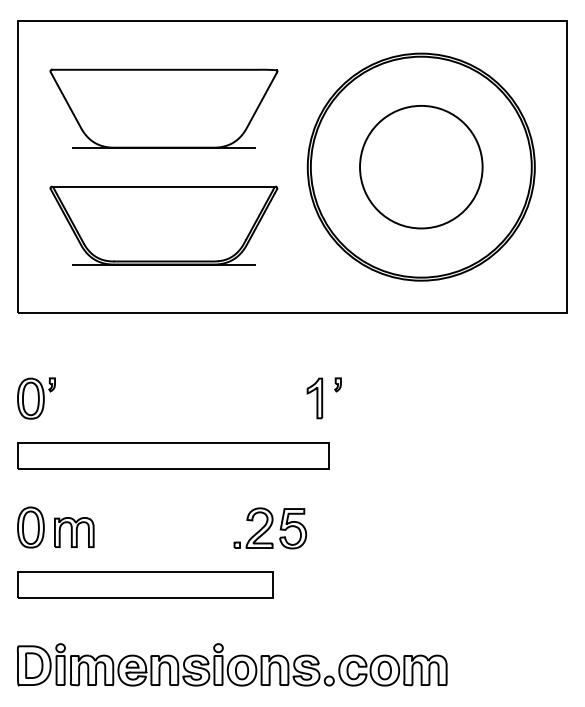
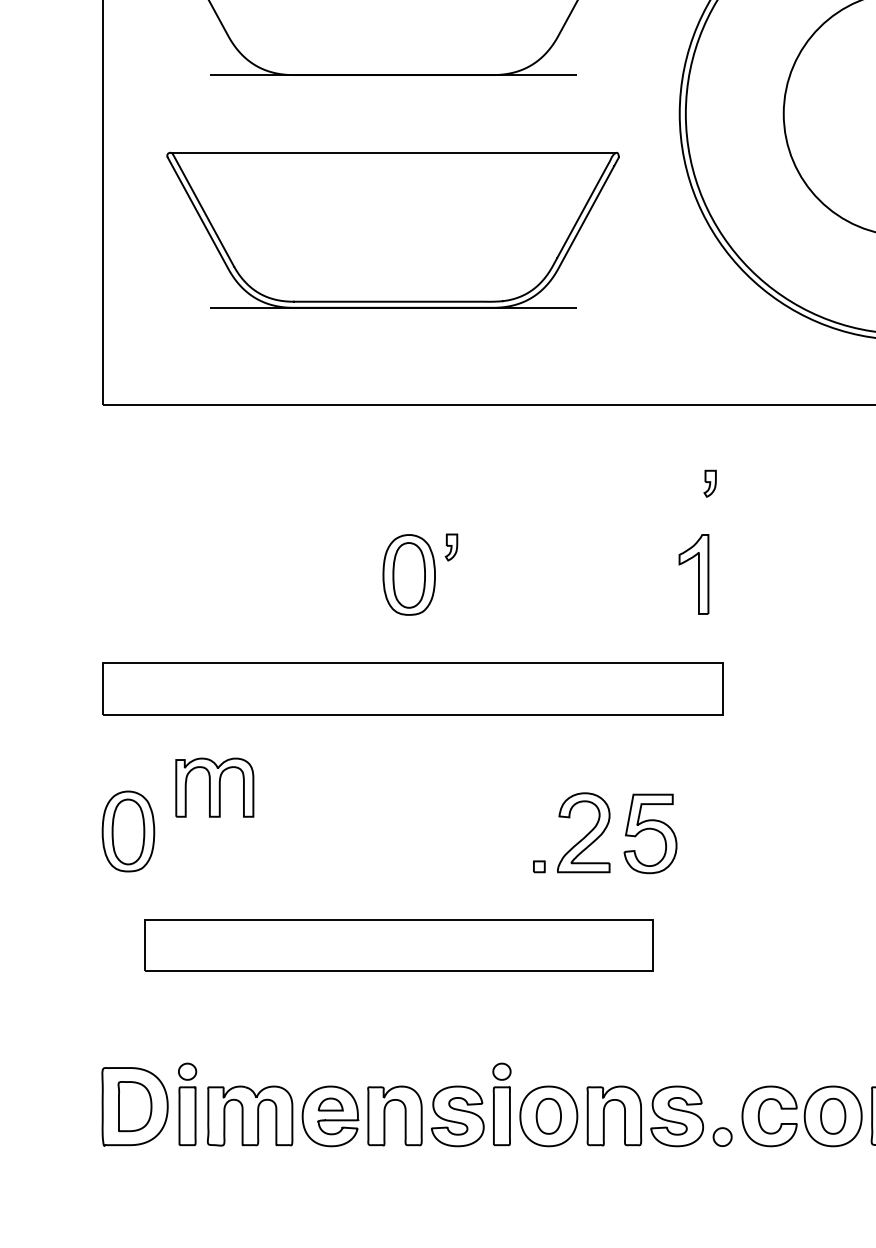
part: (337, 384) -> (709, 482), moved
part: (36, 398) -> (420, 574), moved
part: (74, 532) -> (215, 787), moved
part: (145, 584) -> (398, 944), moved

